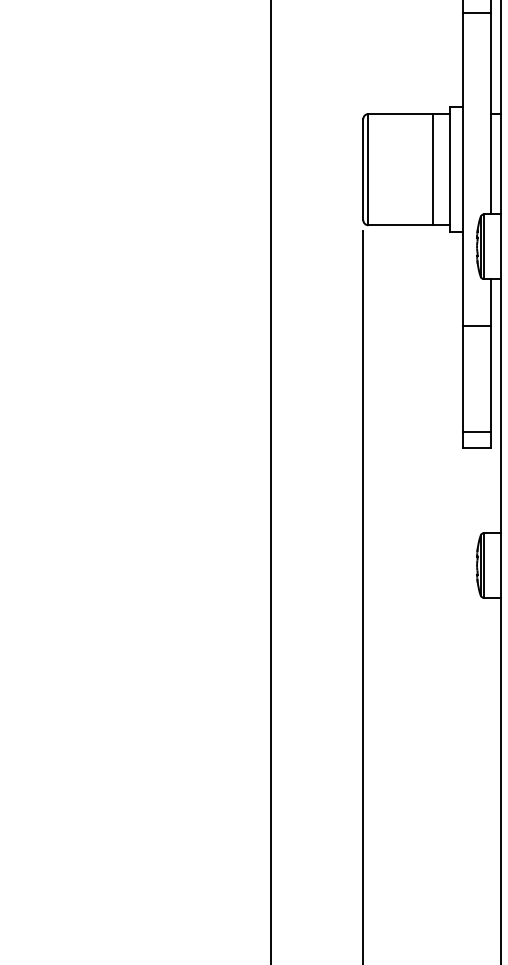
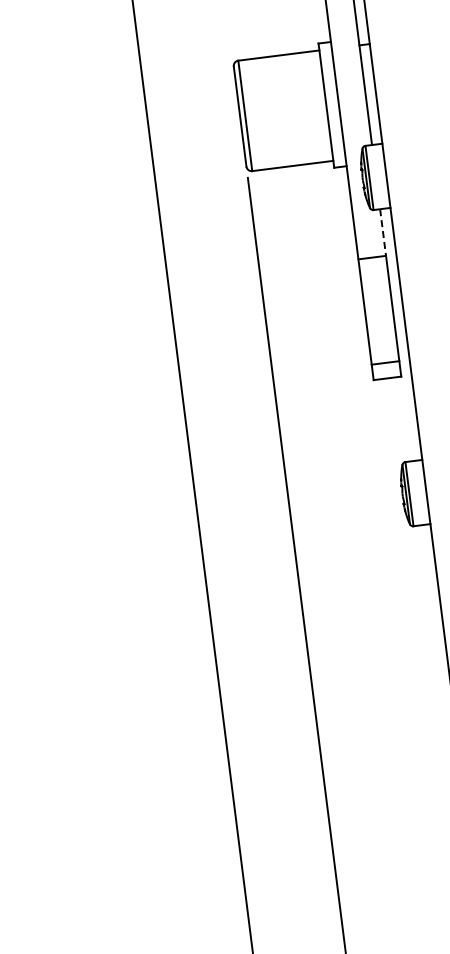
line: (432, 169) -> (308, 107), removed
line: (490, 302) -> (383, 232), solid -> dashed

